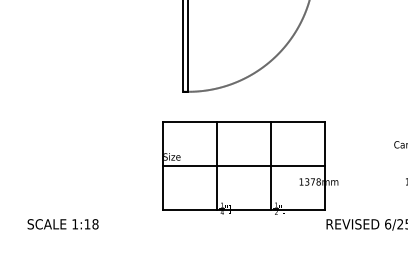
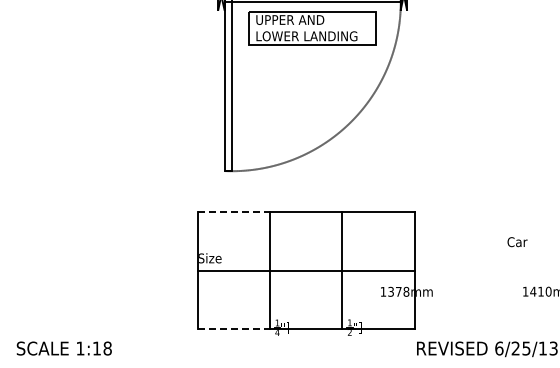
line: (190, 122) -> (234, 212), solid -> dashed
line: (190, 210) -> (234, 329), solid -> dashed

